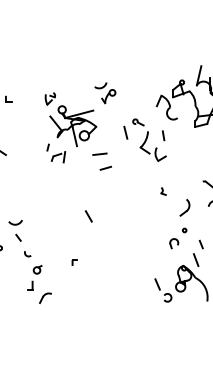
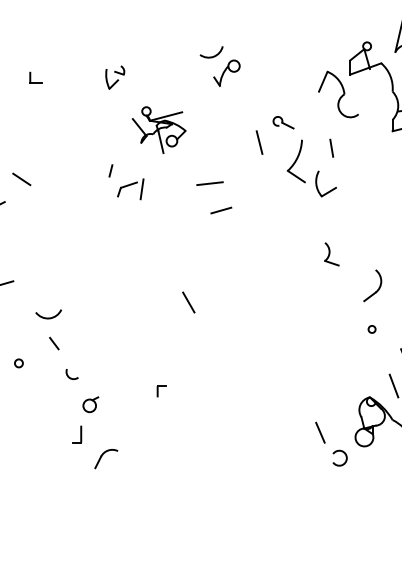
part: (73, 126) -> (159, 130), size x0.6
part: (163, 191) -> (331, 254), size x1.6
part: (174, 243) -> (352, 354), removed

